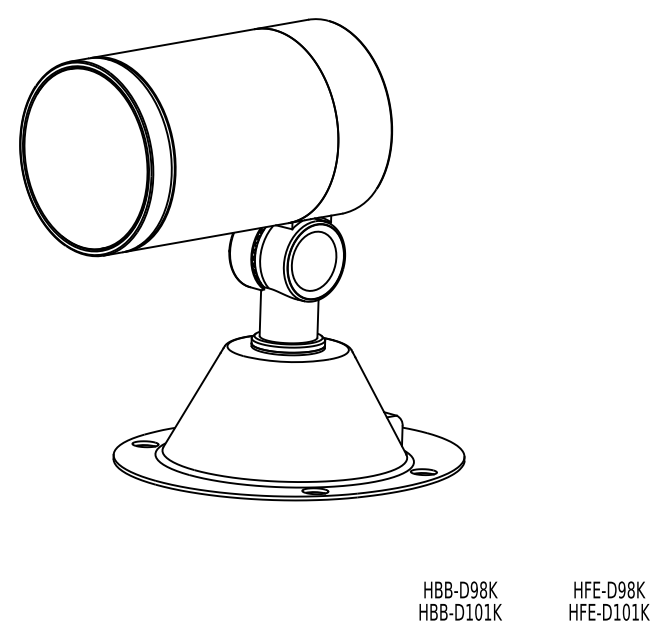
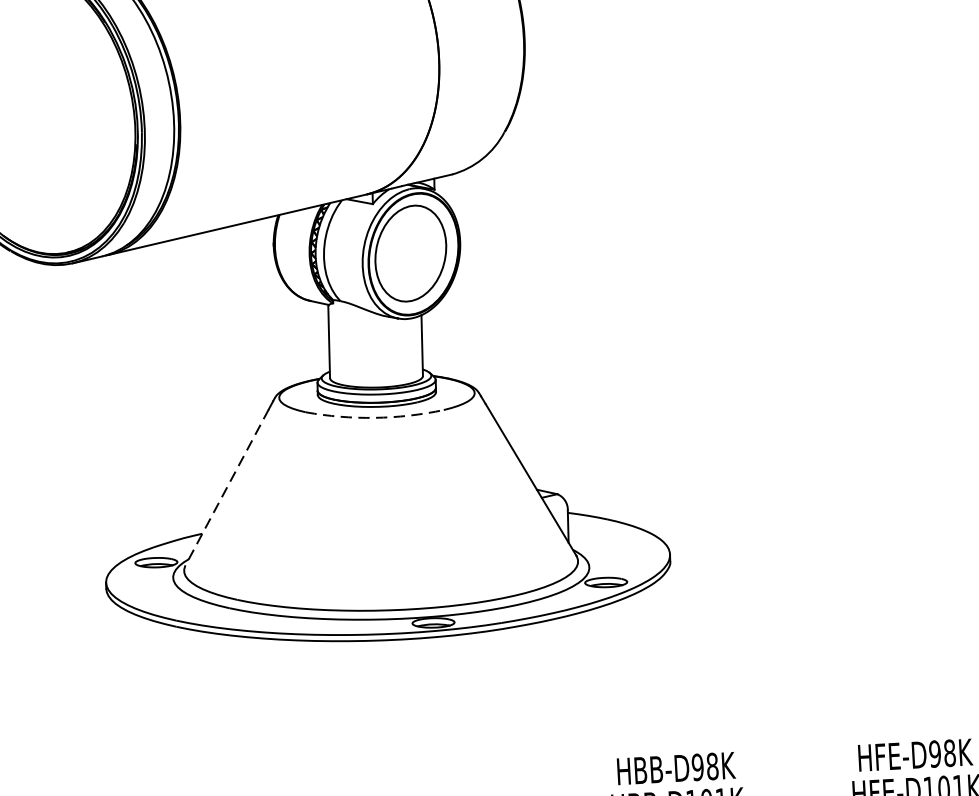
arc: (286, 361) -> (375, 417), solid -> dashed
line: (192, 399) -> (227, 486), solid -> dashed

